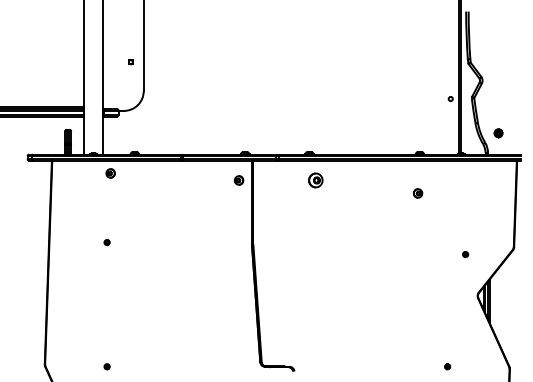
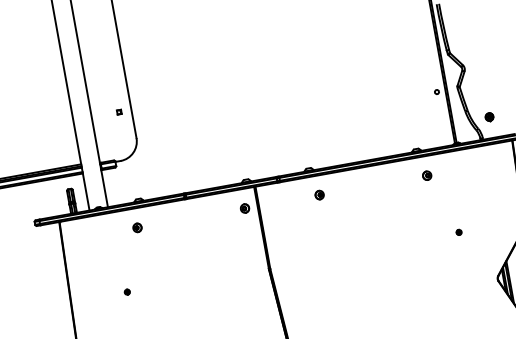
part: (110, 173) -> (137, 227), moved
part: (315, 180) -> (319, 195), size x0.62
part: (417, 193) -> (426, 175), moved
part: (465, 254) -> (458, 232), moved

